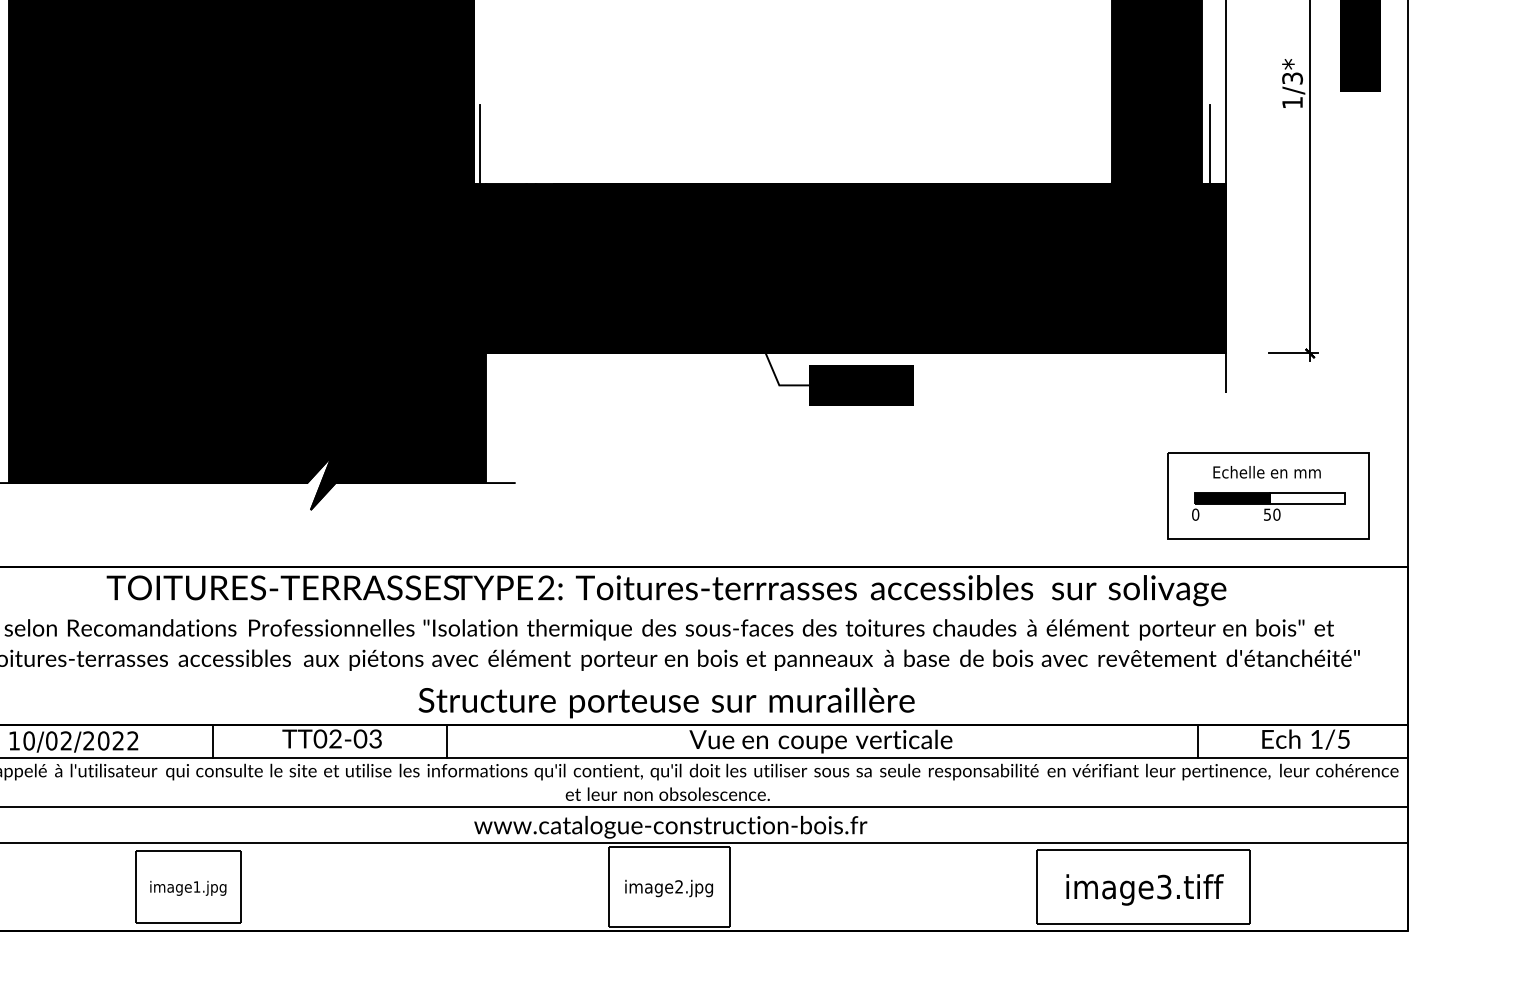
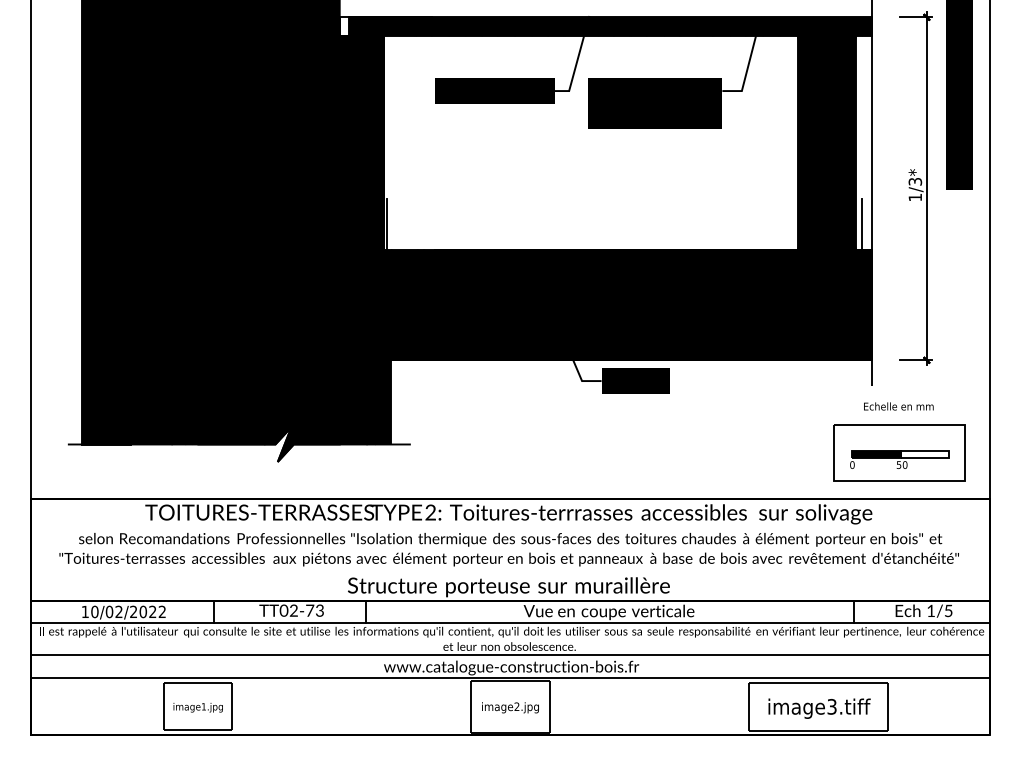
text: (1266, 472) -> (898, 406), moved
text: (359, 738) -> (309, 610), \c16711848;TT02-03 -> \c16711848;TT02-73

